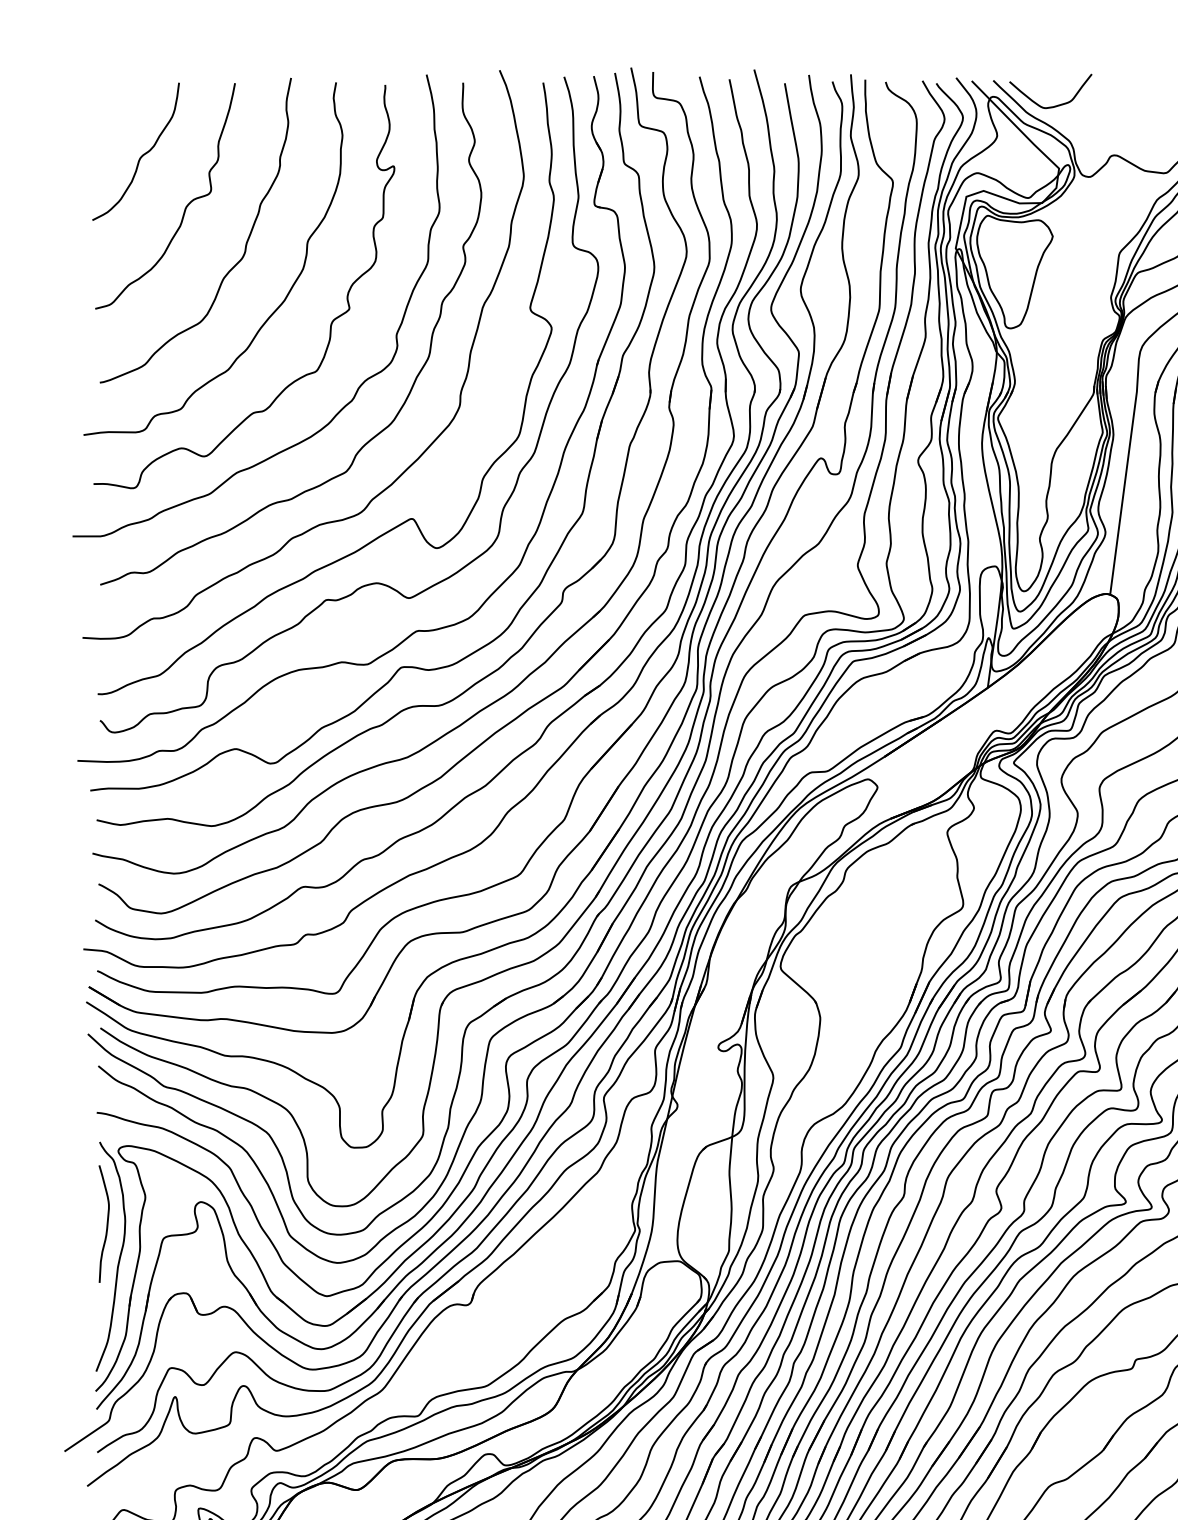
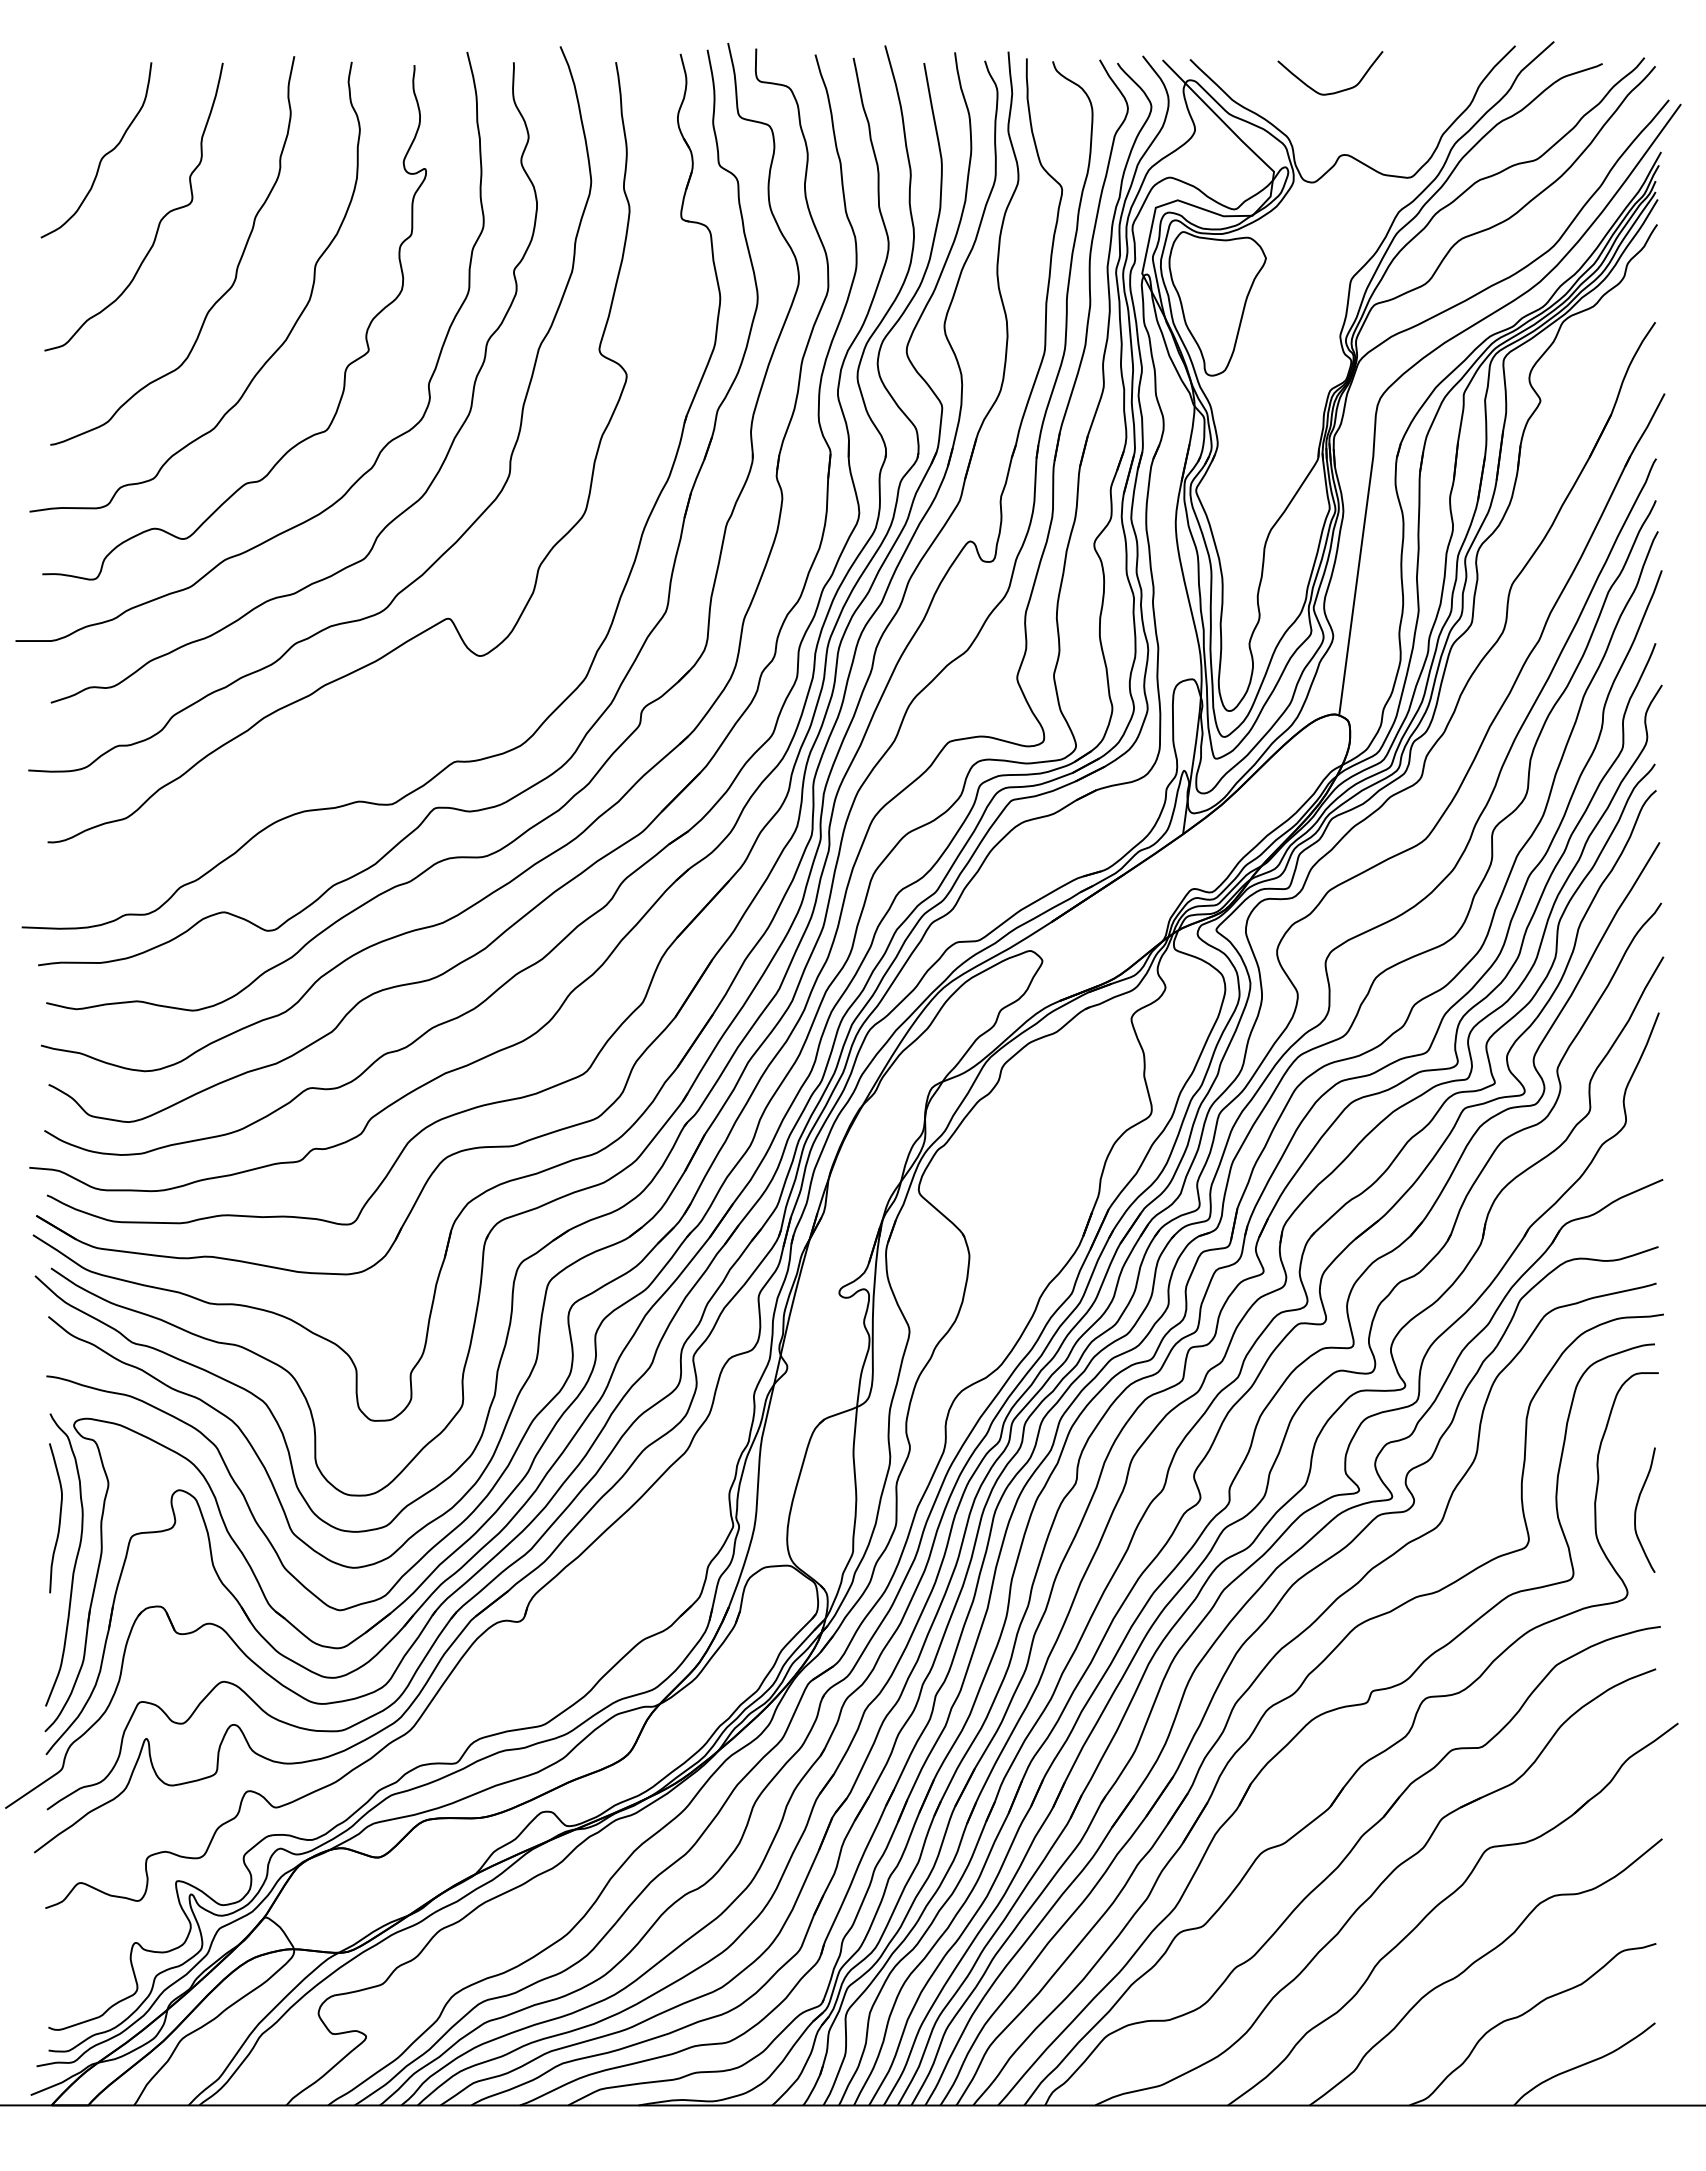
curve: (1055, 105) -> (1336, 91), moved
curve: (376, 582) -> (403, 699), removed

